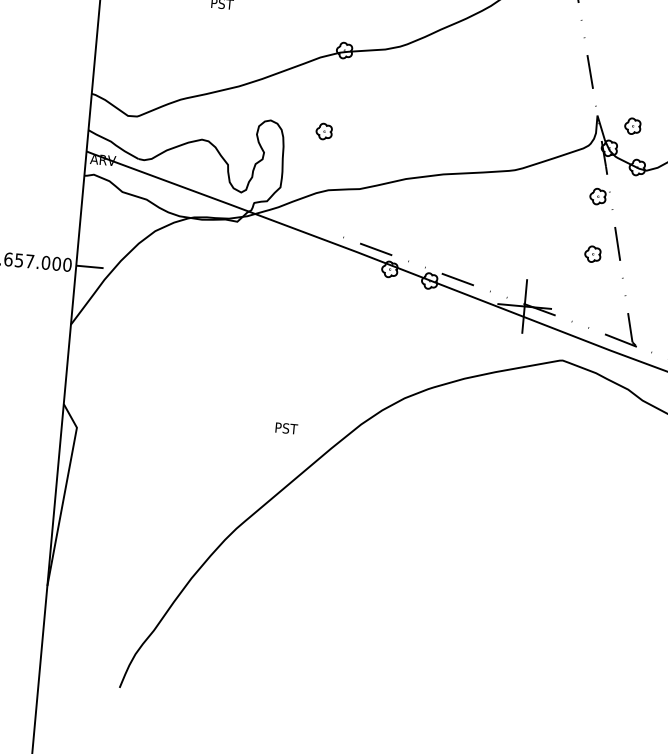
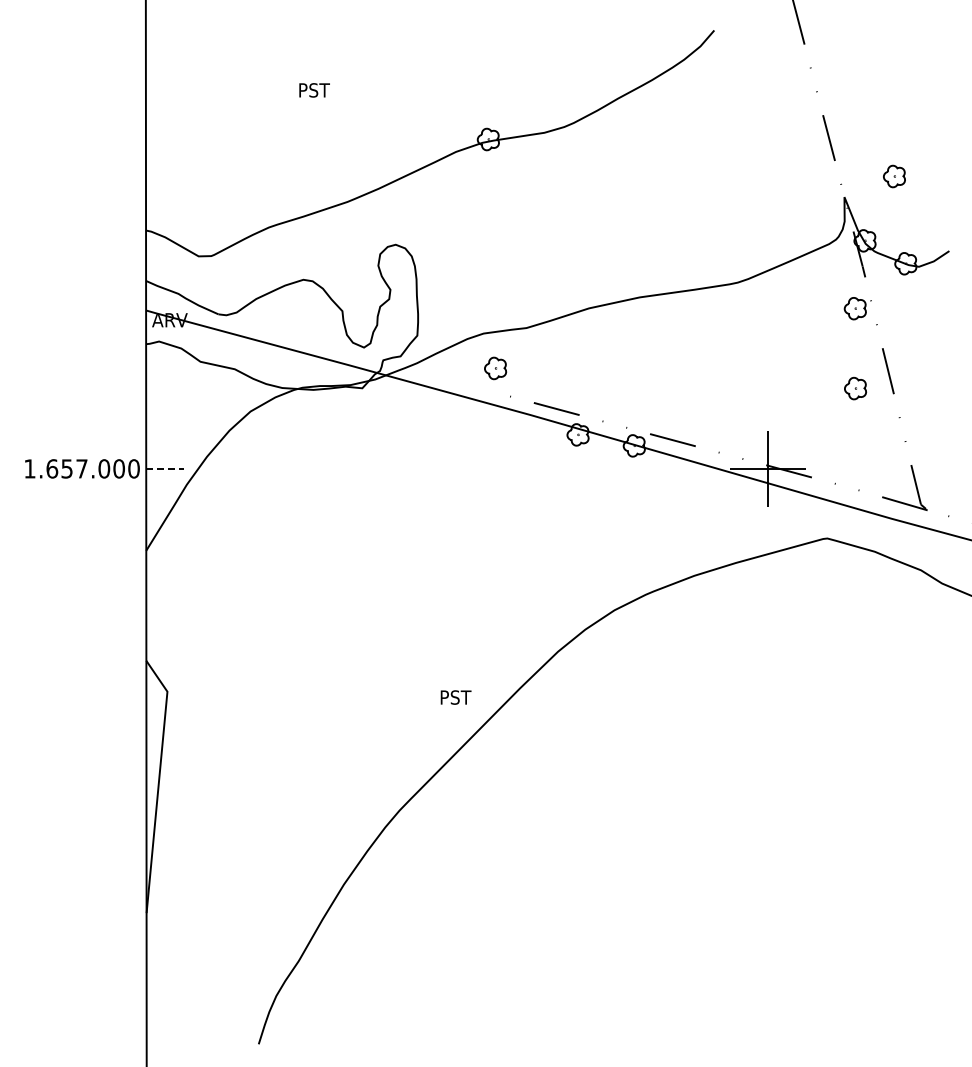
part: (632, 126) -> (894, 176), moved
part: (324, 131) -> (495, 368), moved
line: (90, 266) -> (165, 468), solid -> dashed
text: (286, 428) -> (455, 697), moved

